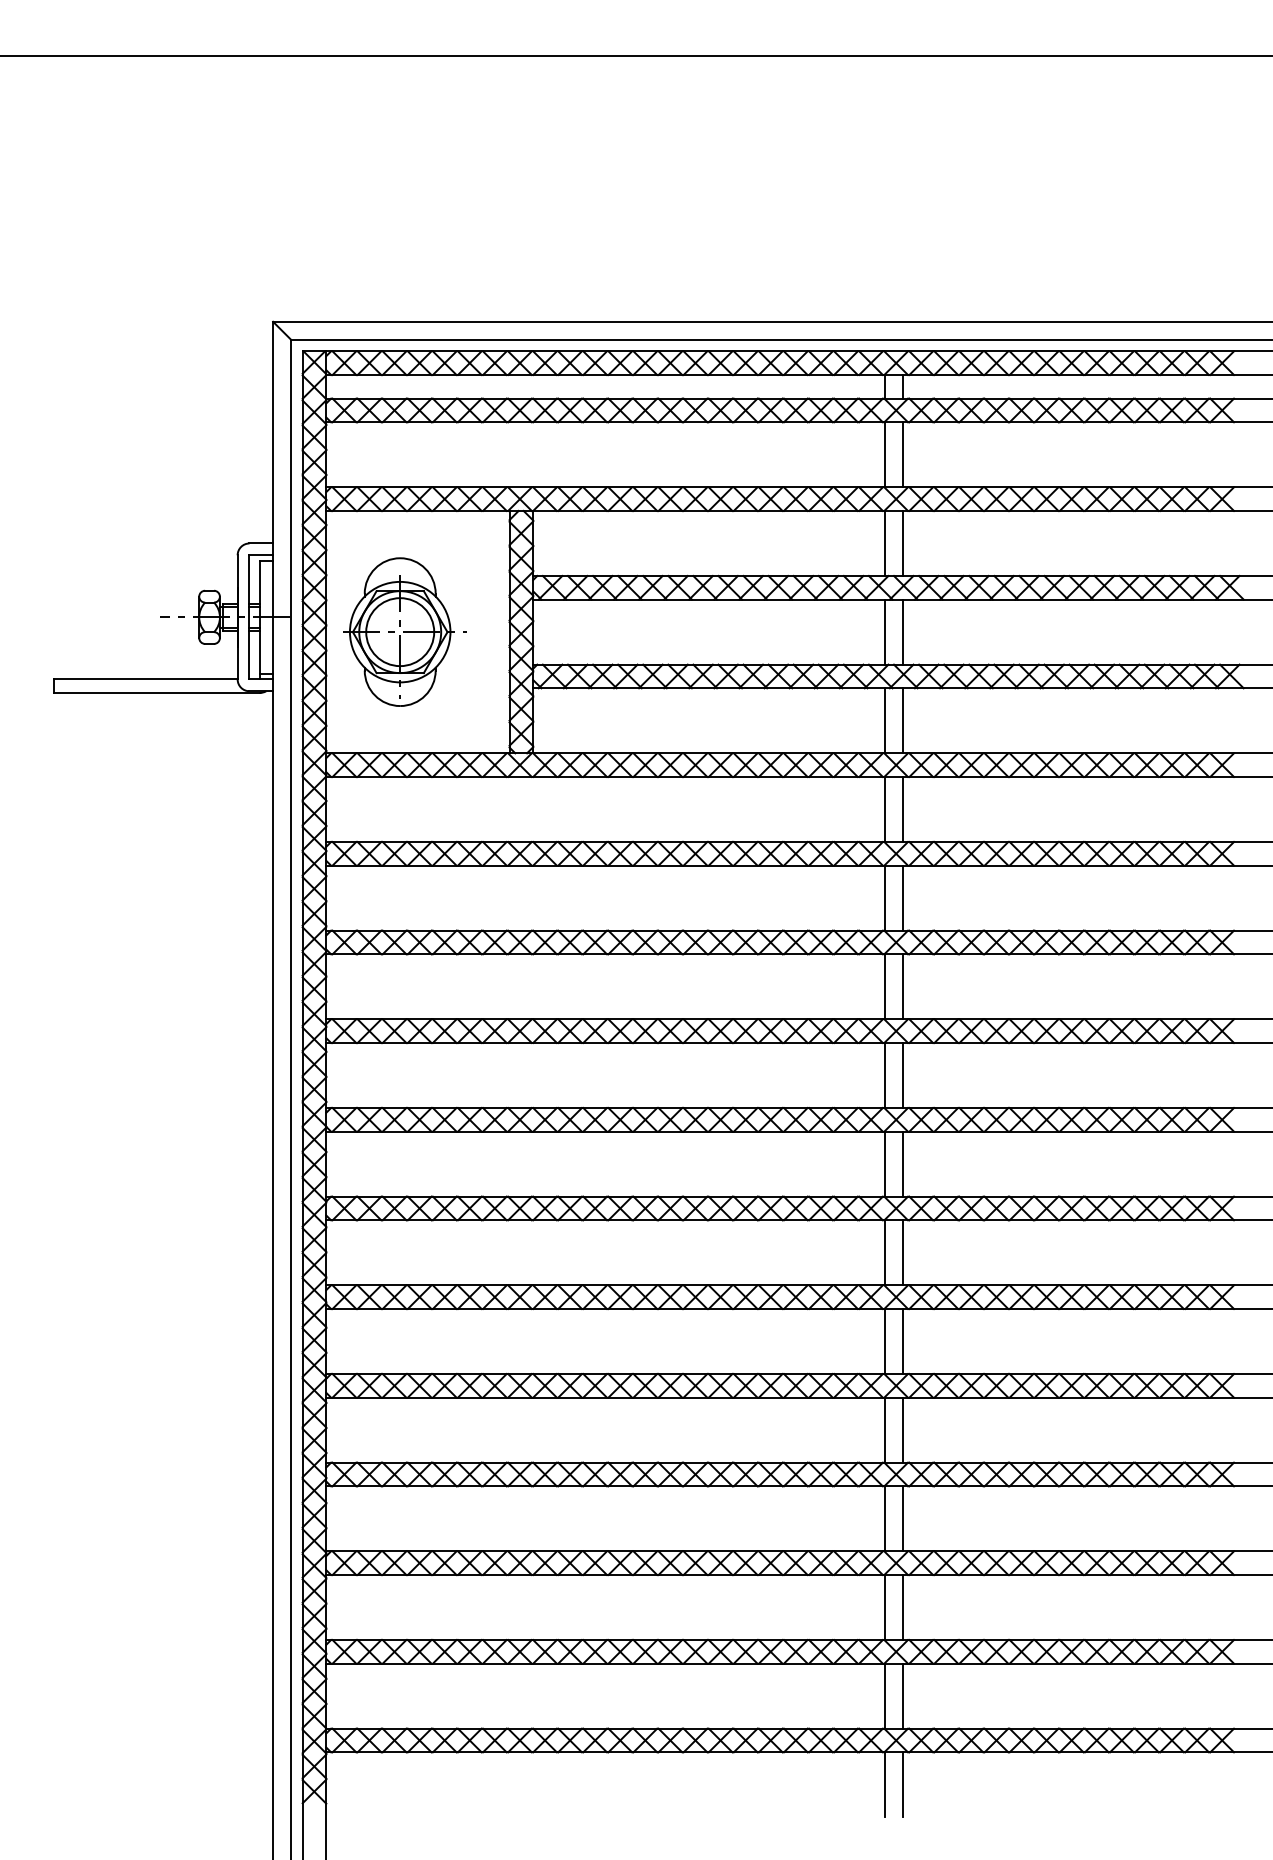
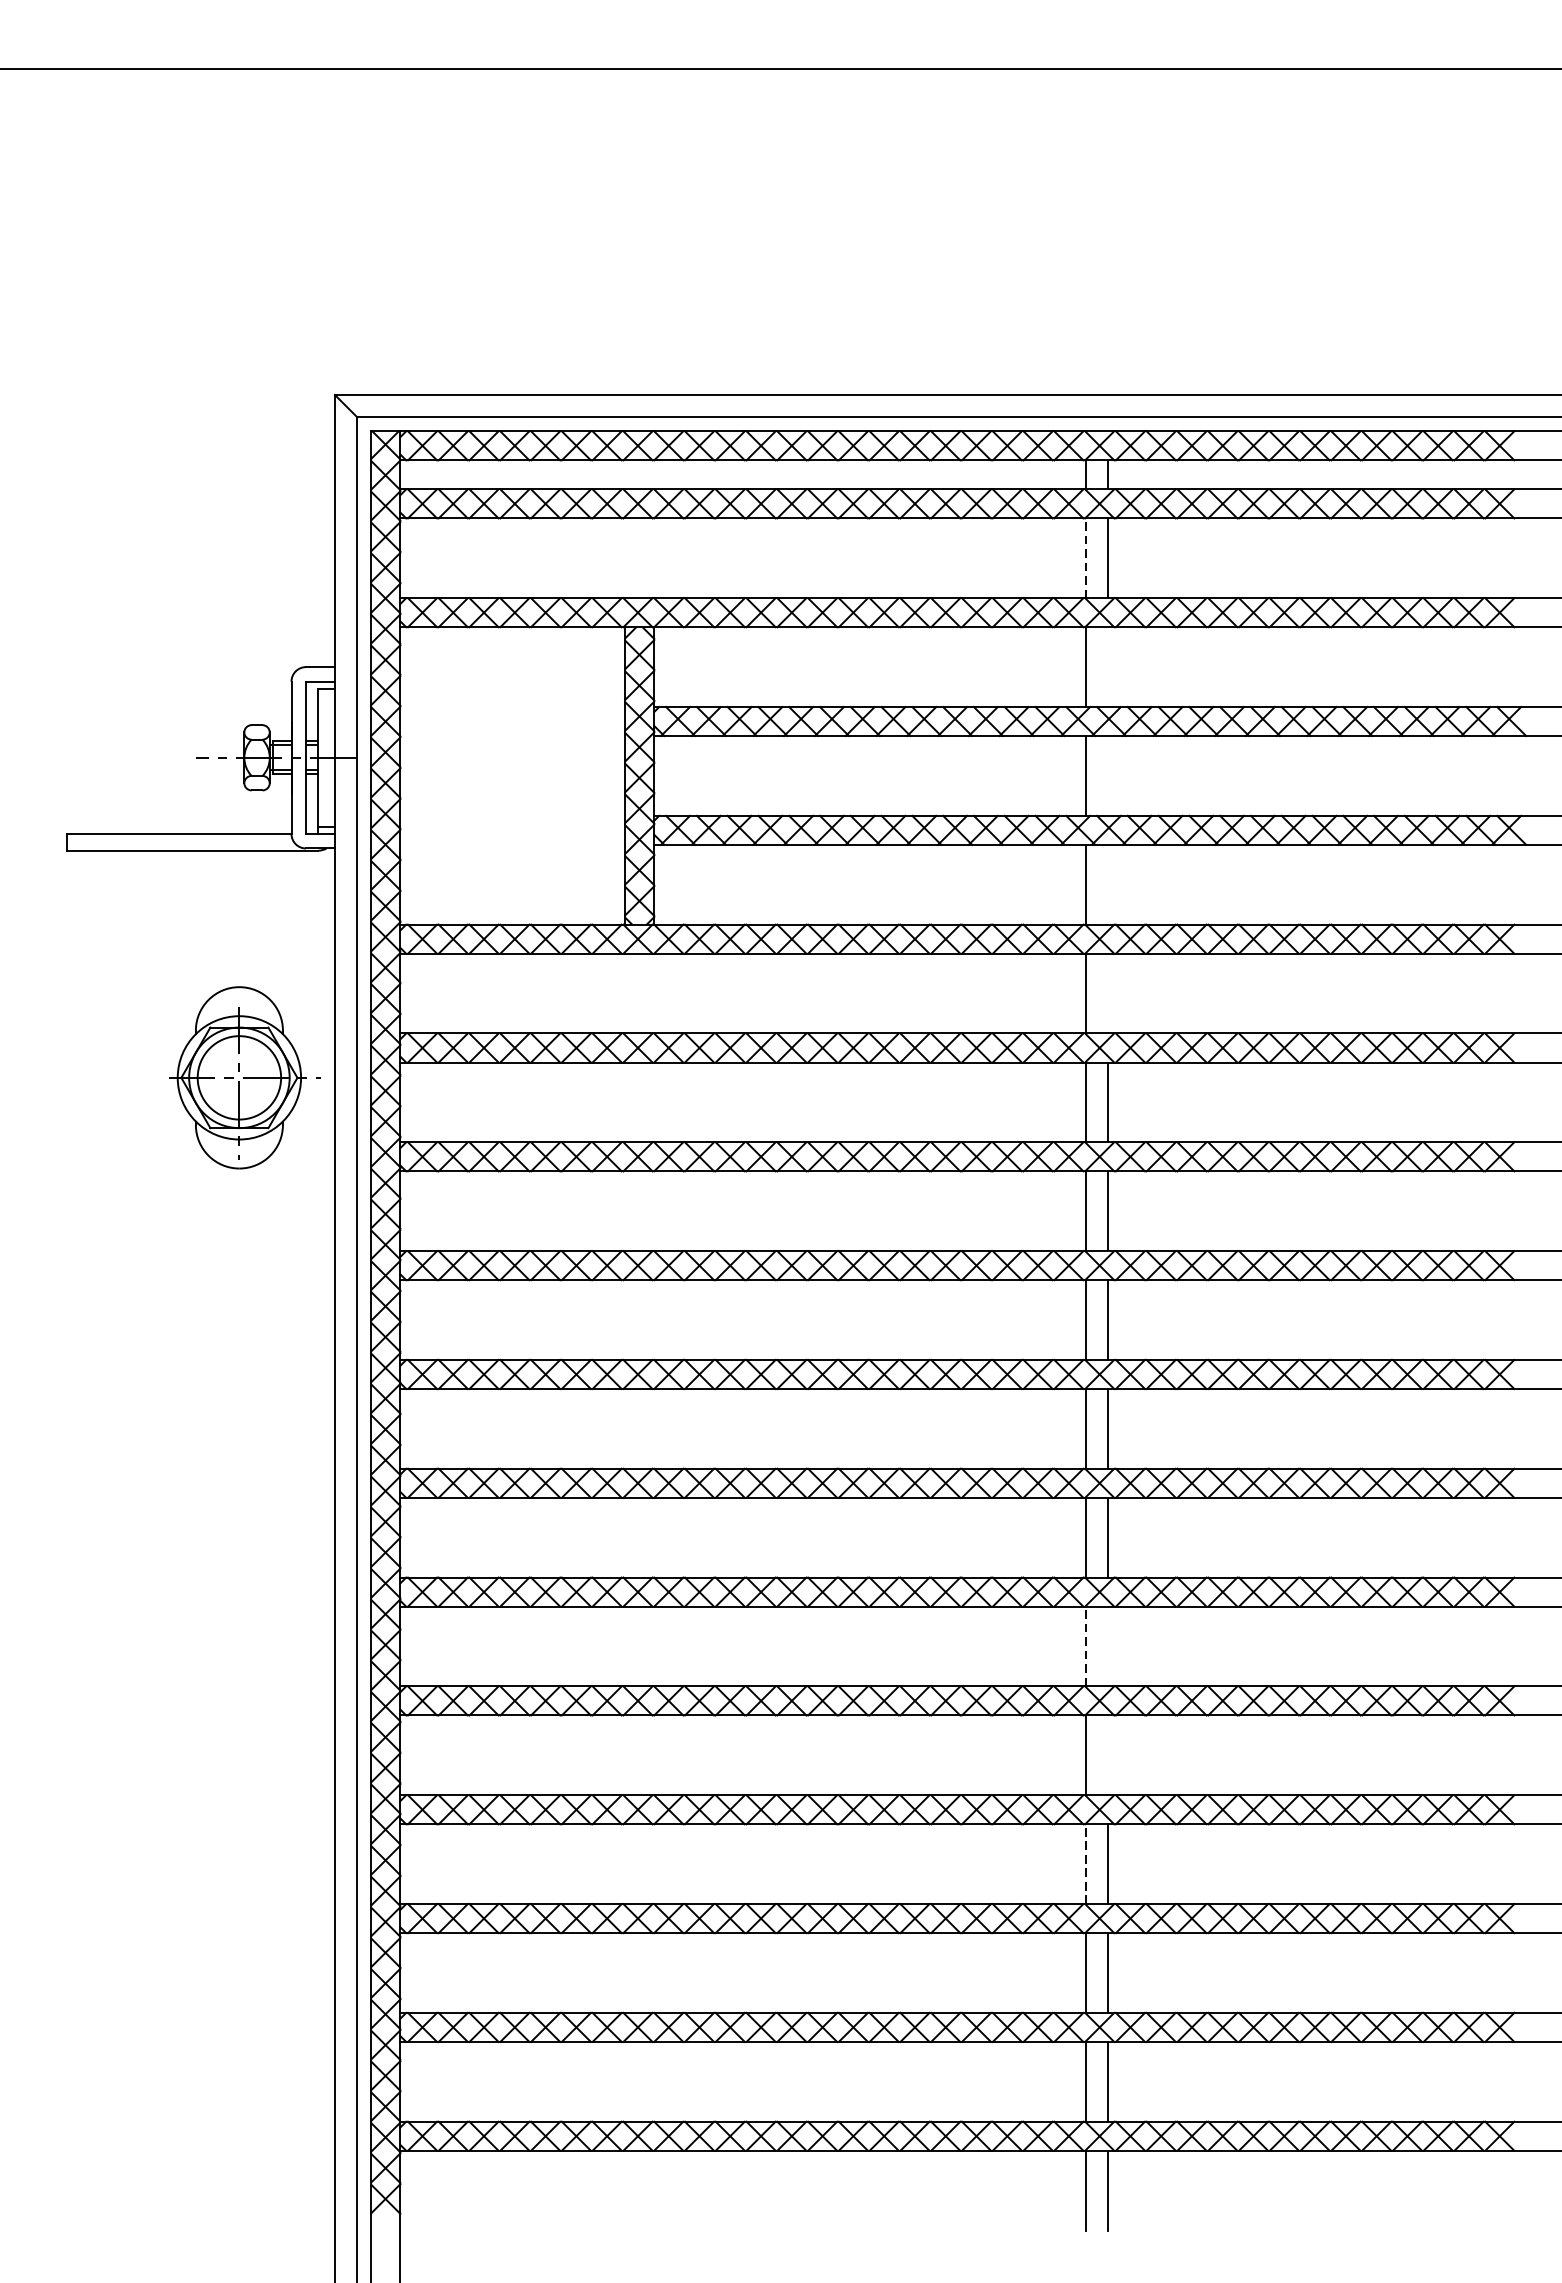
line: (884, 454) -> (1085, 557), solid -> dashed
line: (902, 542) -> (1107, 665), removed
part: (404, 631) -> (244, 1077), moved
line: (902, 631) -> (1107, 775), removed
line: (902, 720) -> (1107, 884), removed
line: (902, 808) -> (1107, 992), removed
line: (884, 1341) -> (1085, 1646), solid -> dashed
line: (902, 1341) -> (1107, 1646), removed
line: (902, 1429) -> (1107, 1754), removed
line: (884, 1518) -> (1085, 1863), solid -> dashed

